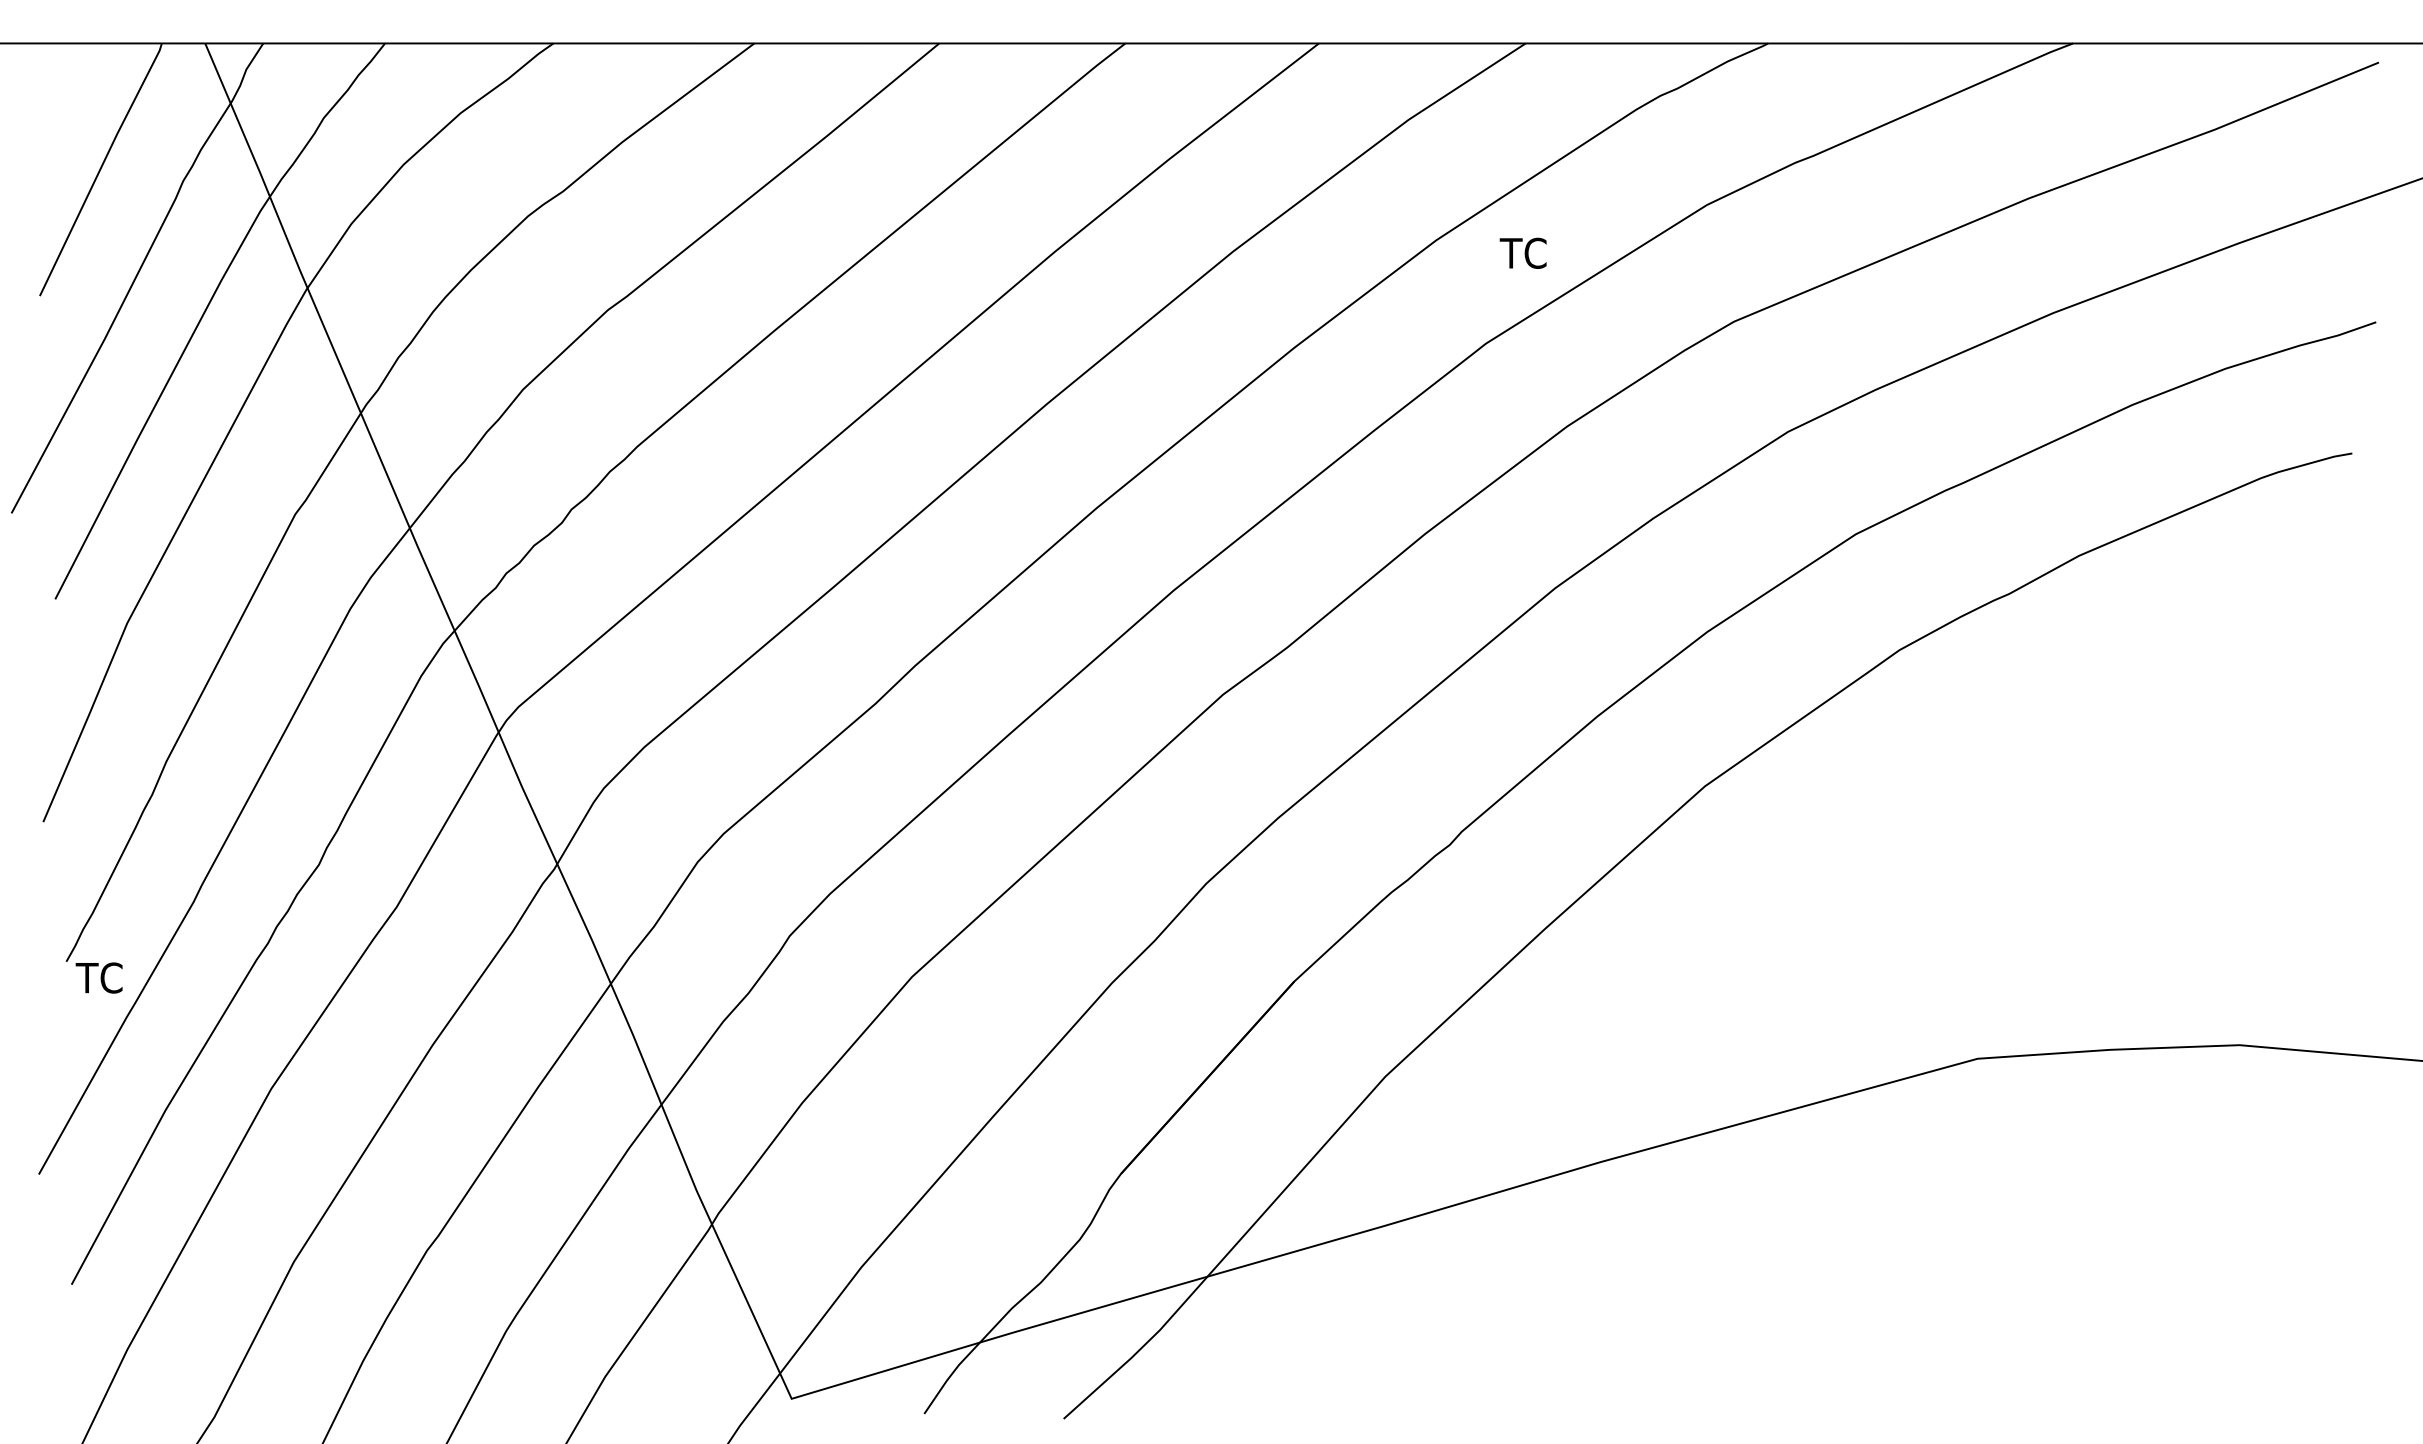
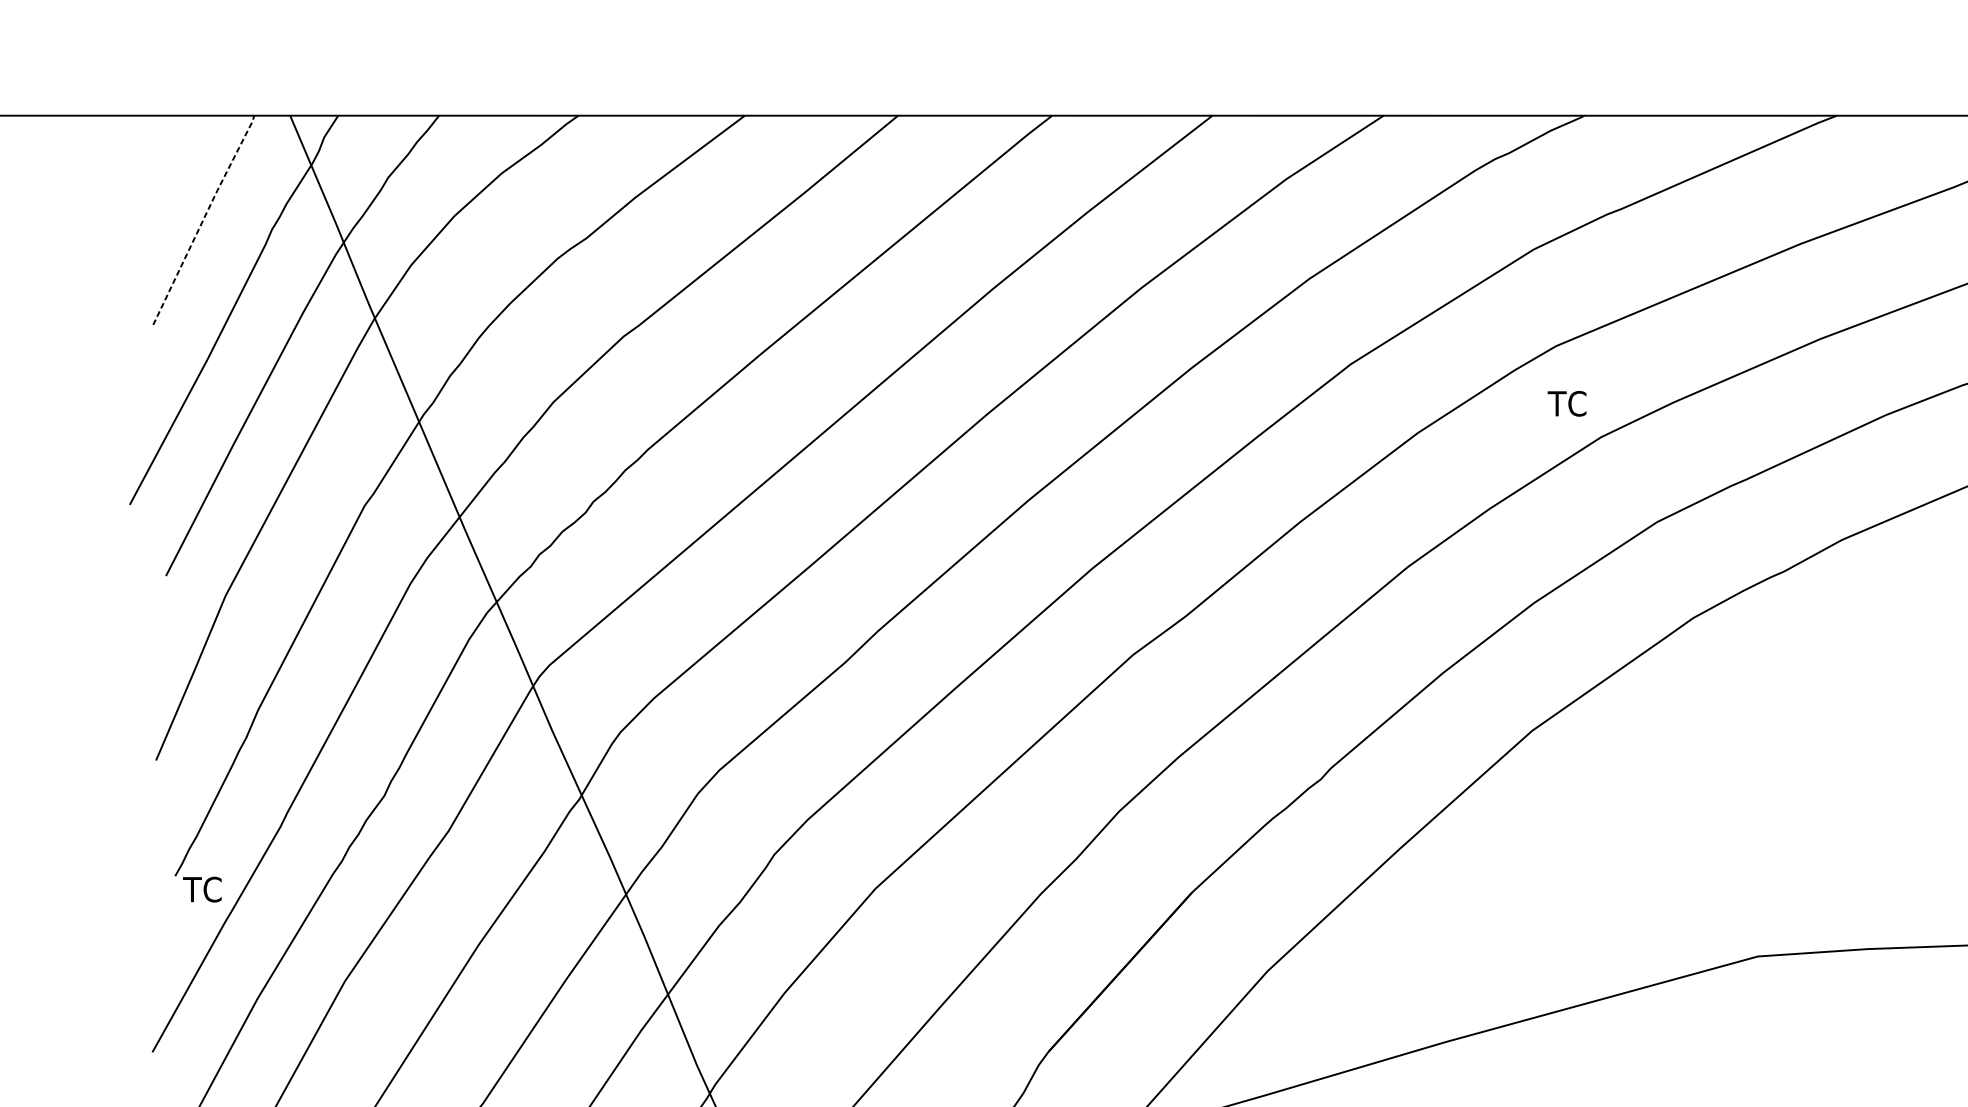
line: (100, 168) -> (203, 219), solid -> dashed
text: (1522, 252) -> (1566, 403), moved

